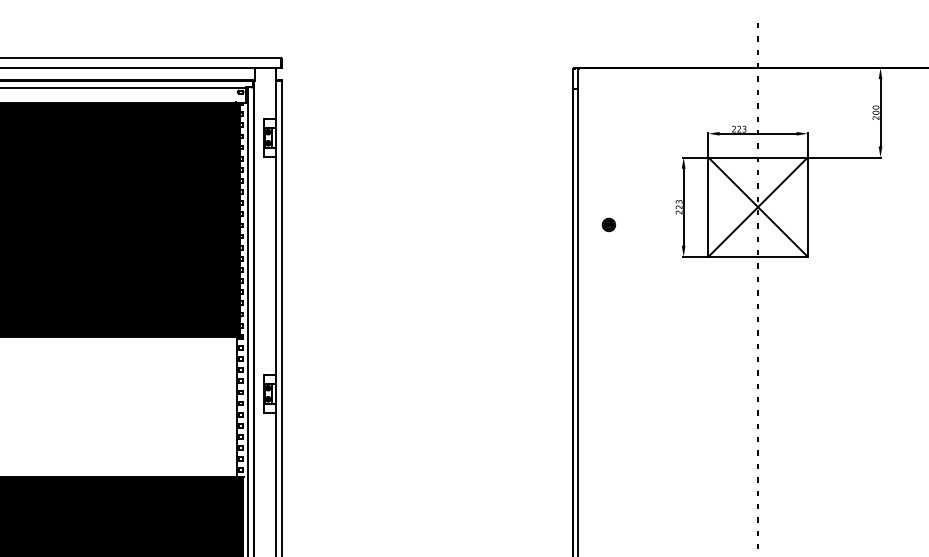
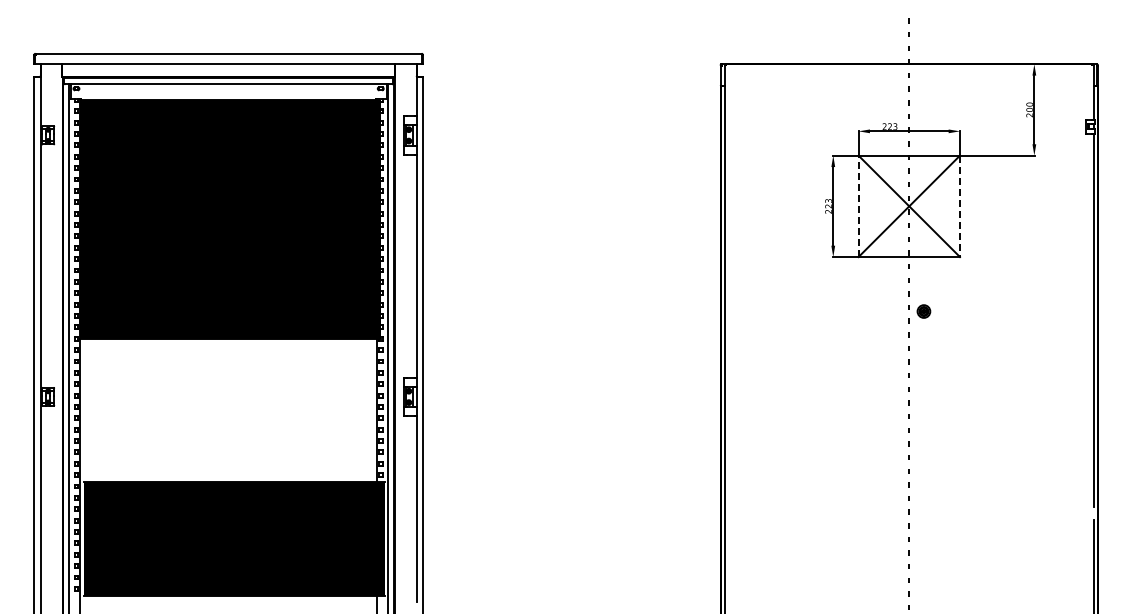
line: (708, 207) -> (858, 206), solid -> dashed
line: (808, 207) -> (960, 206), solid -> dashed
part: (608, 224) -> (923, 311), moved

